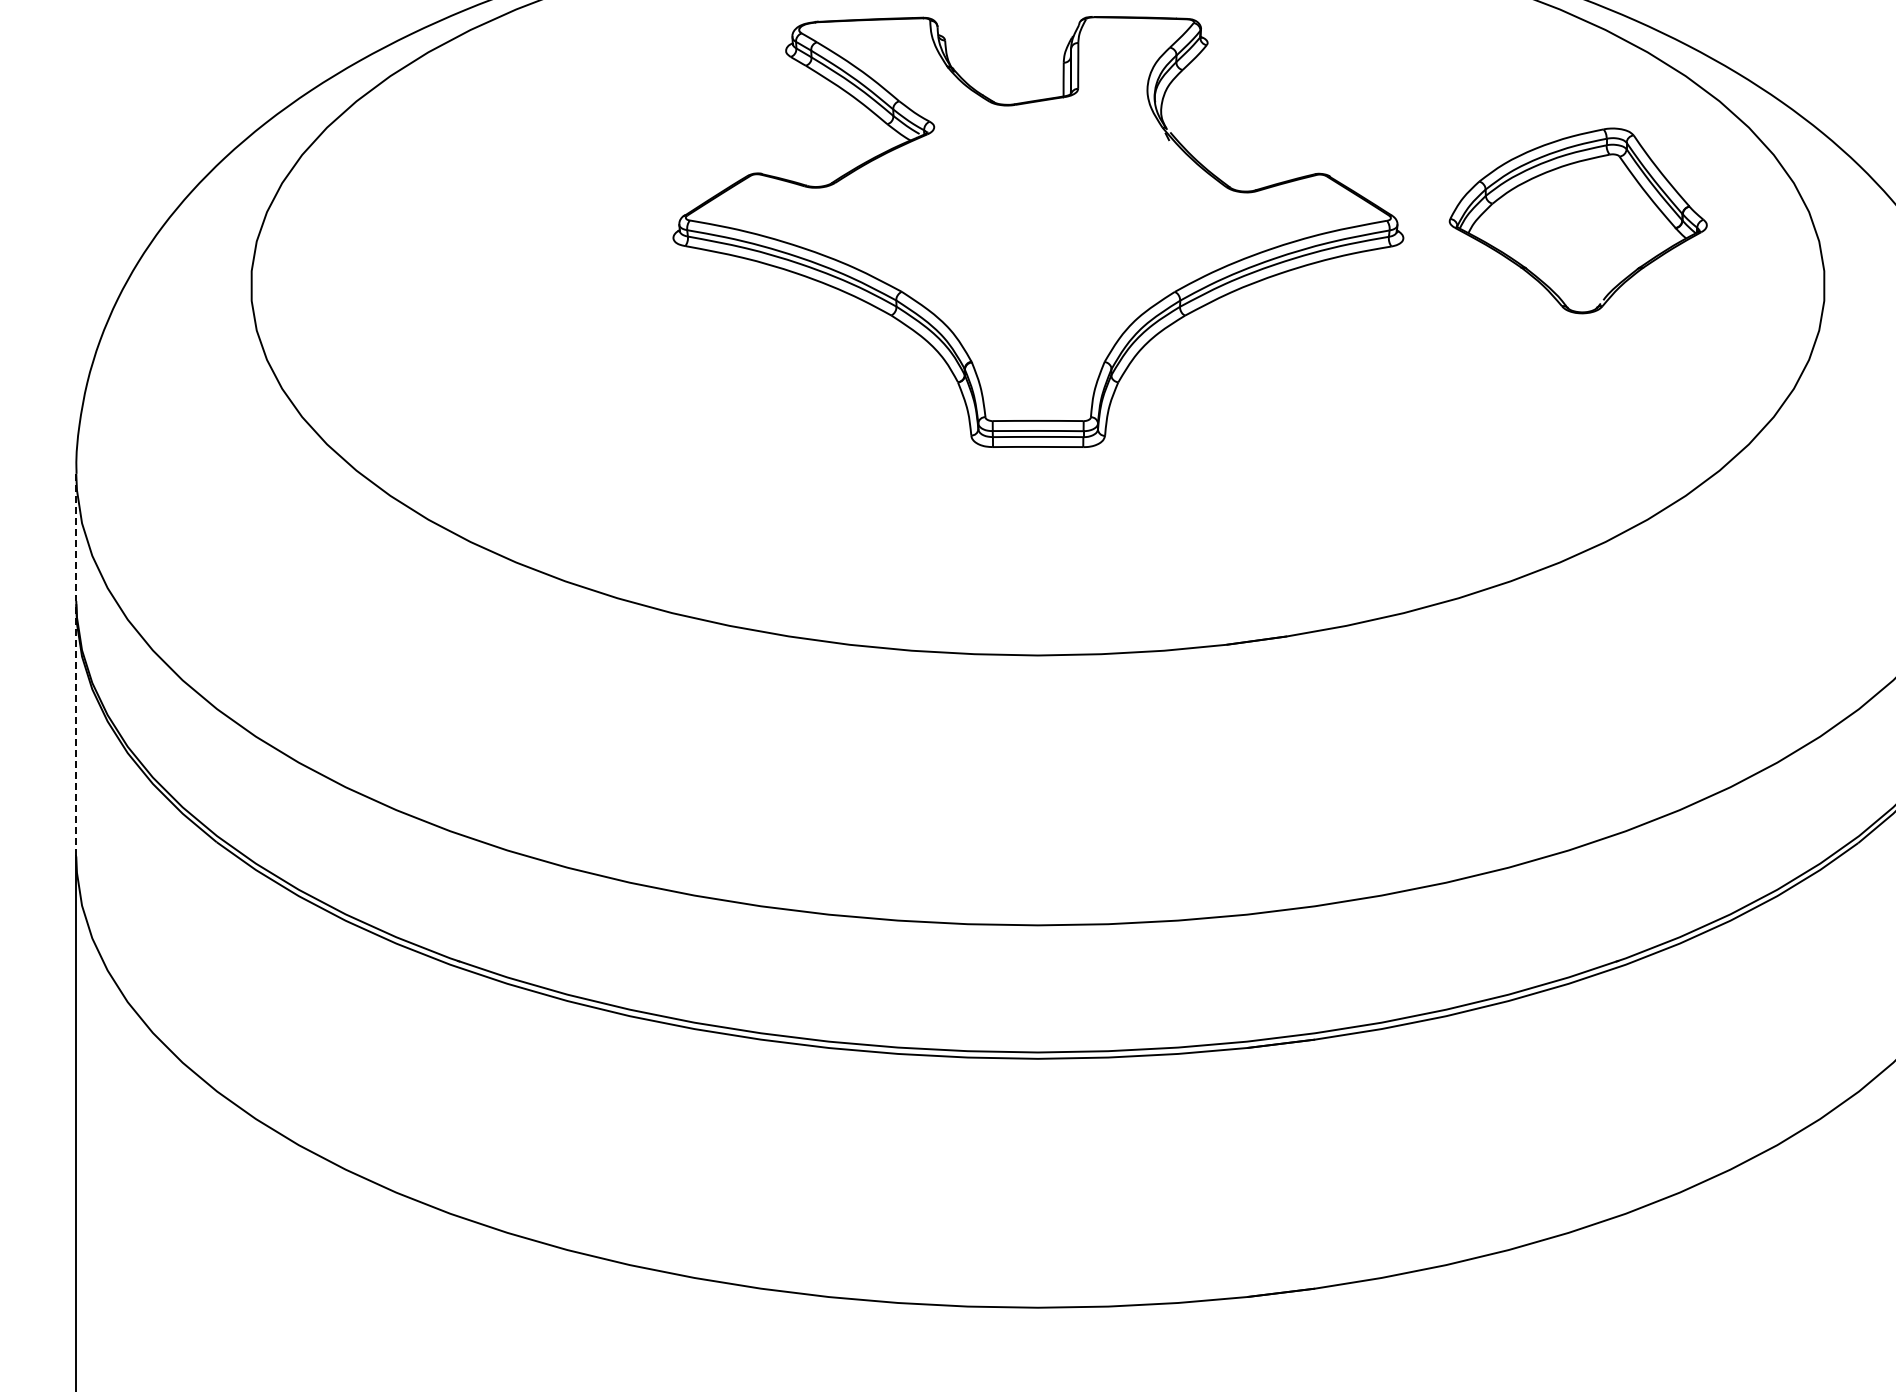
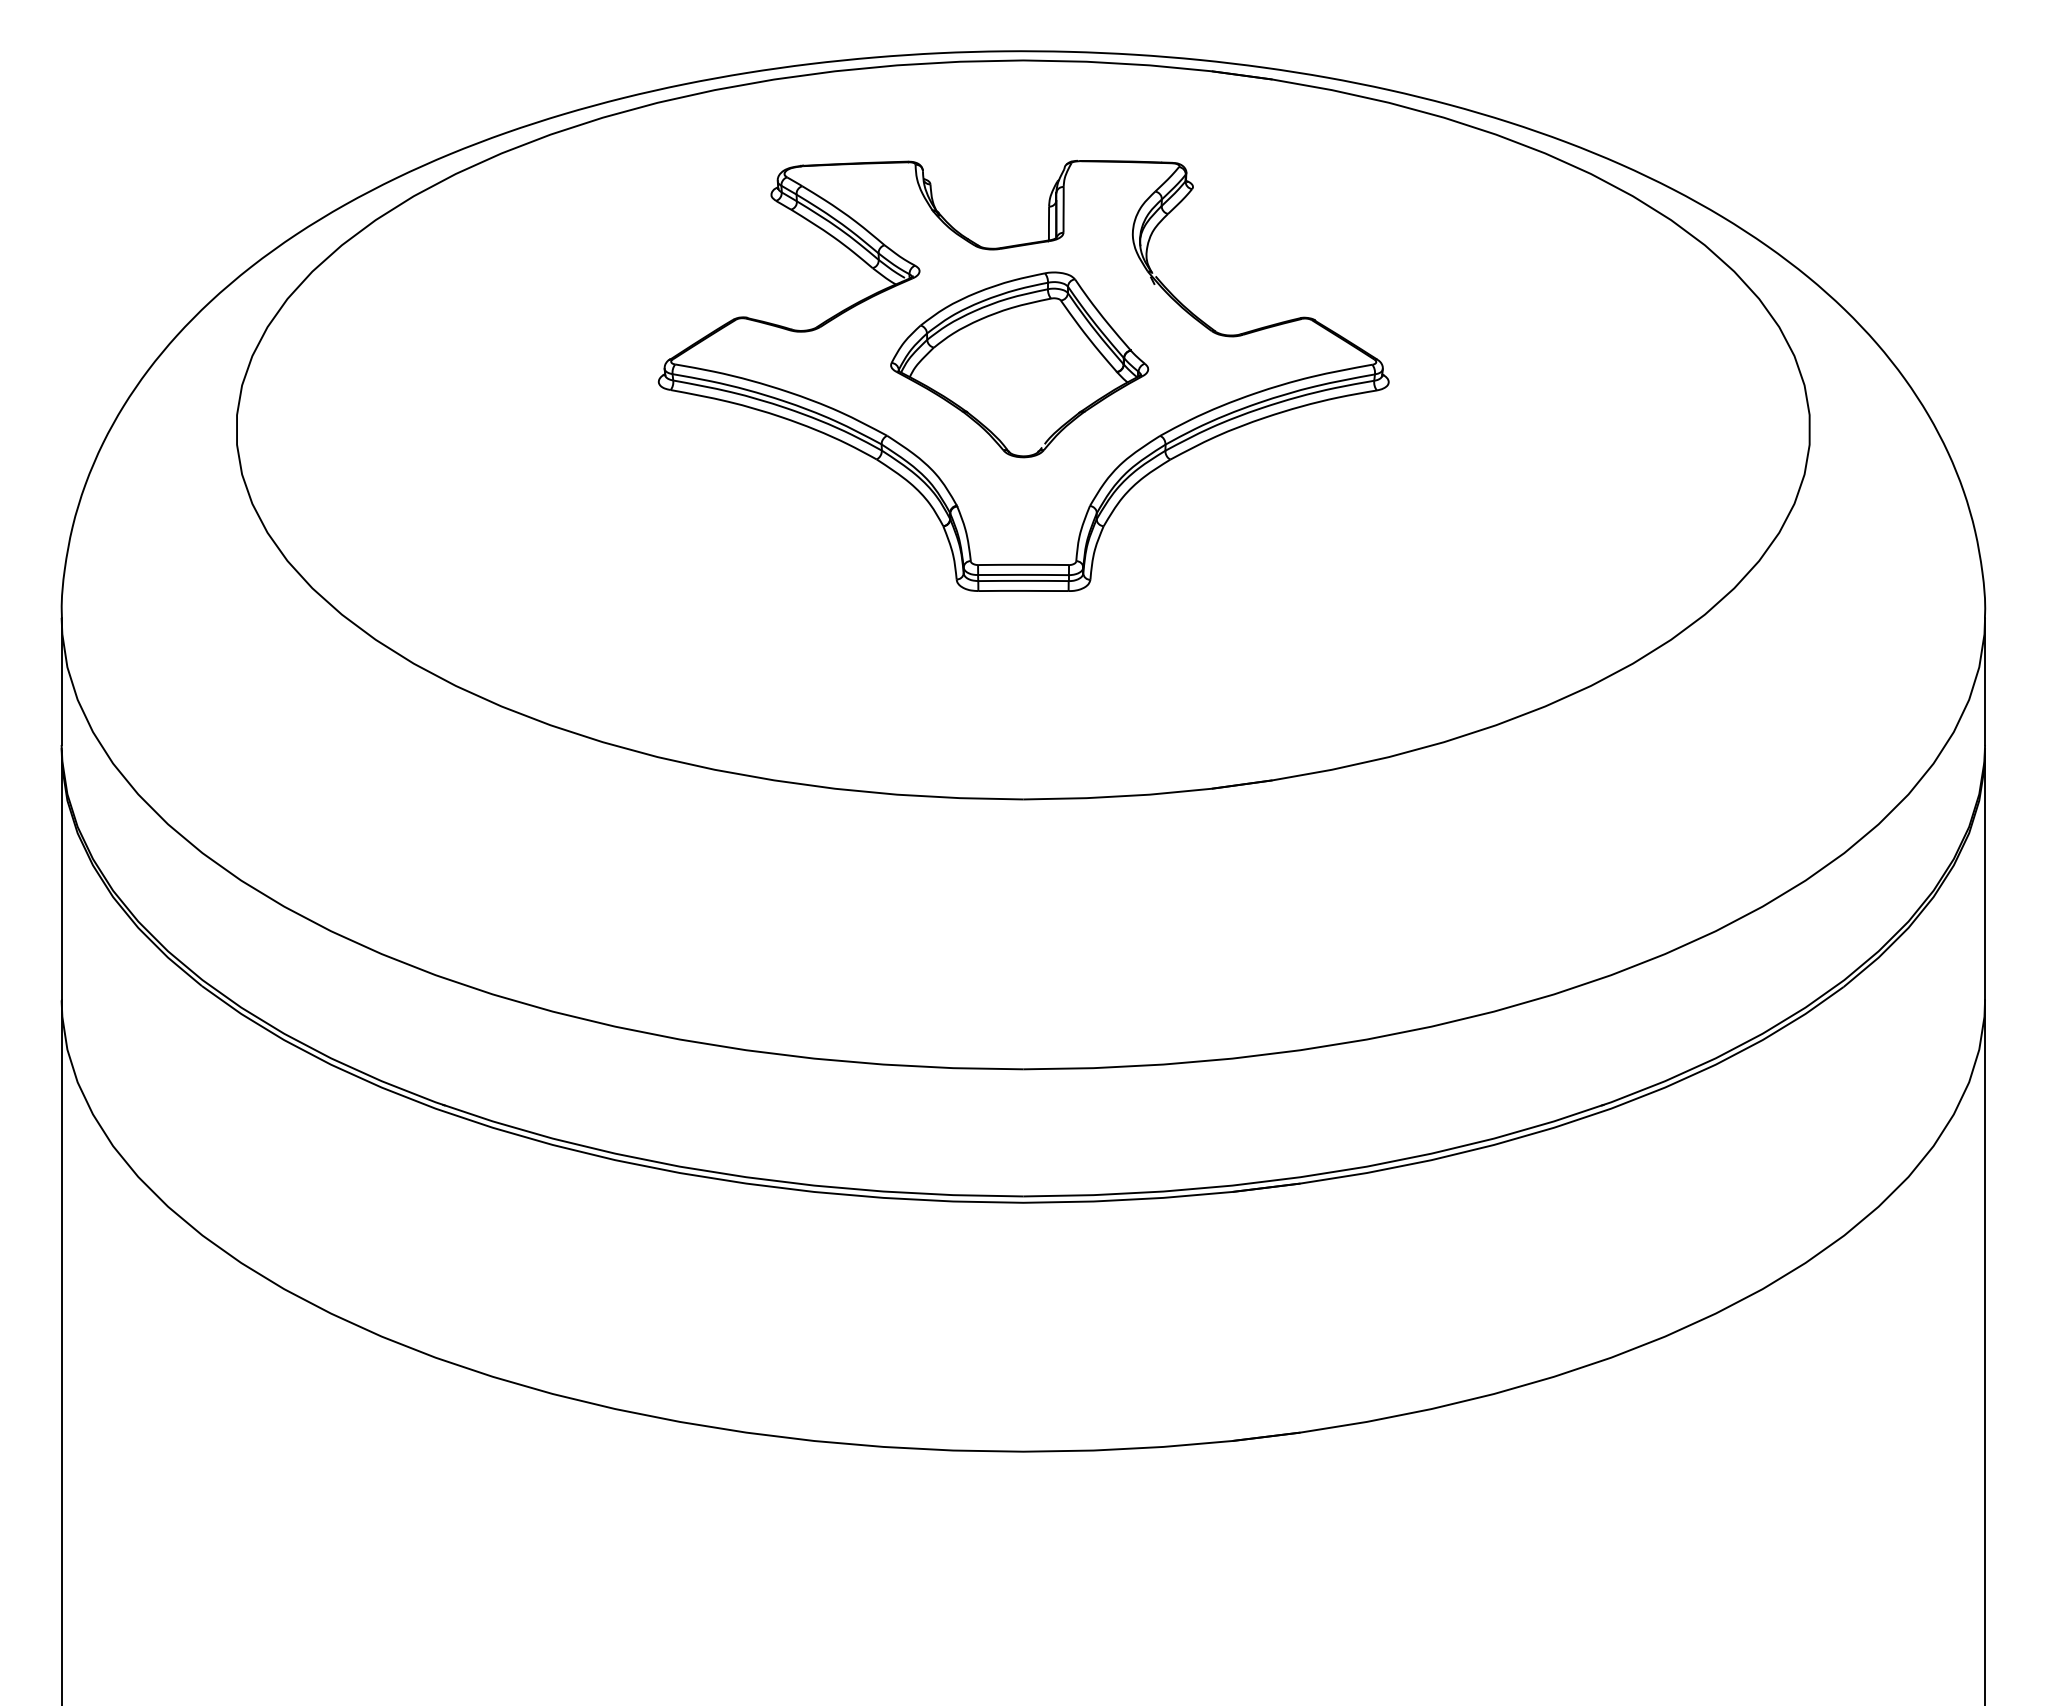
part: (1578, 220) -> (1019, 364), moved
line: (76, 537) -> (61, 681), dashed -> solid
line: (76, 731) -> (61, 875), dashed -> solid

